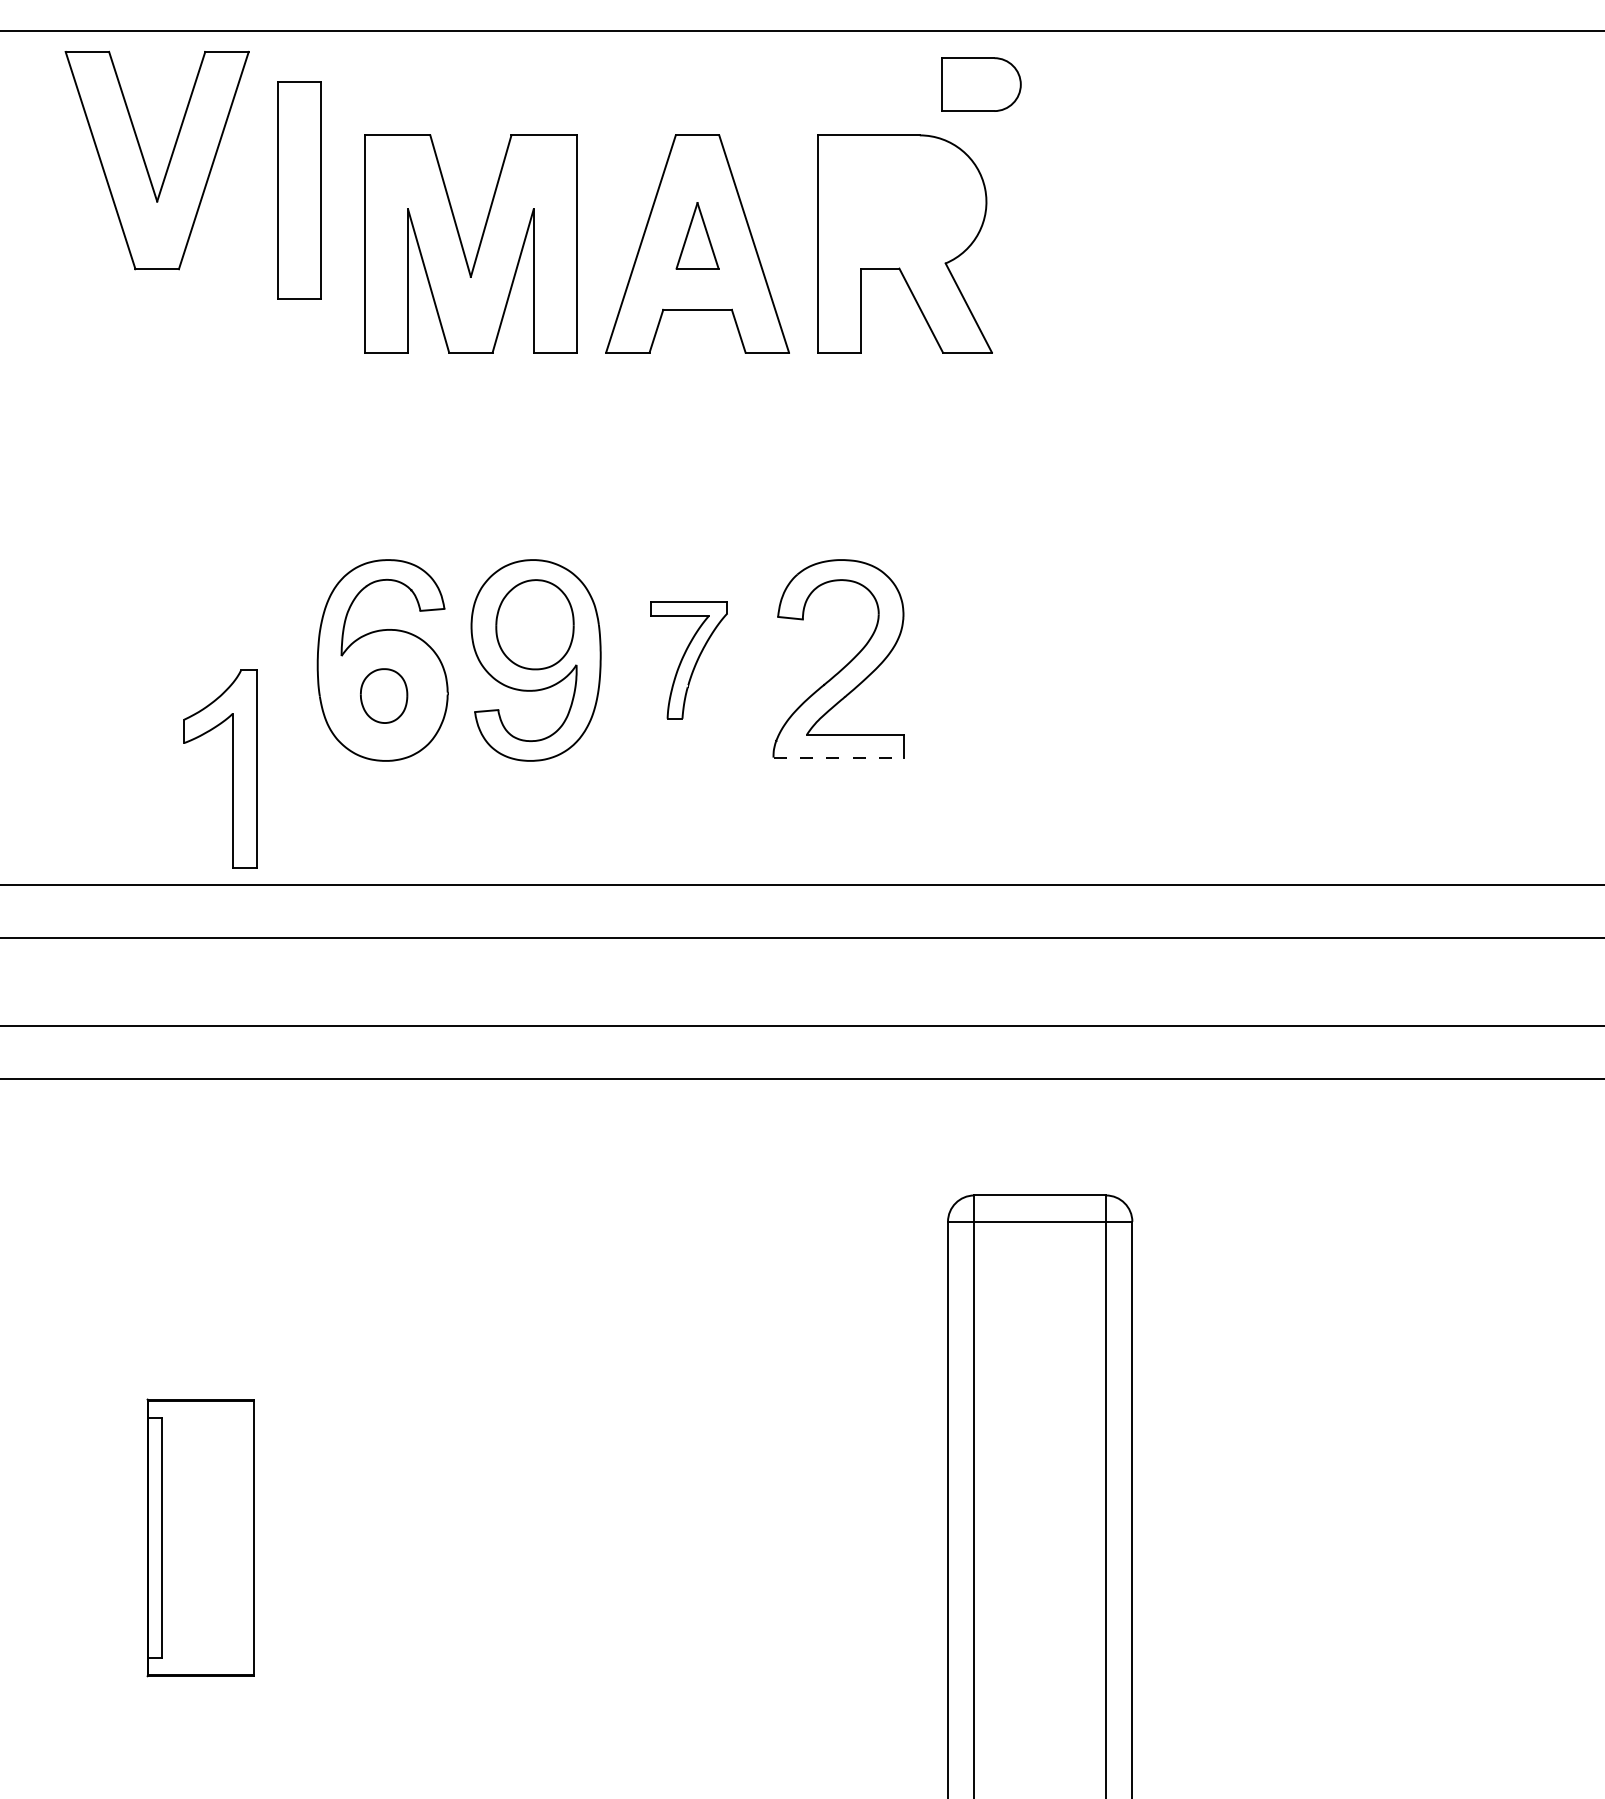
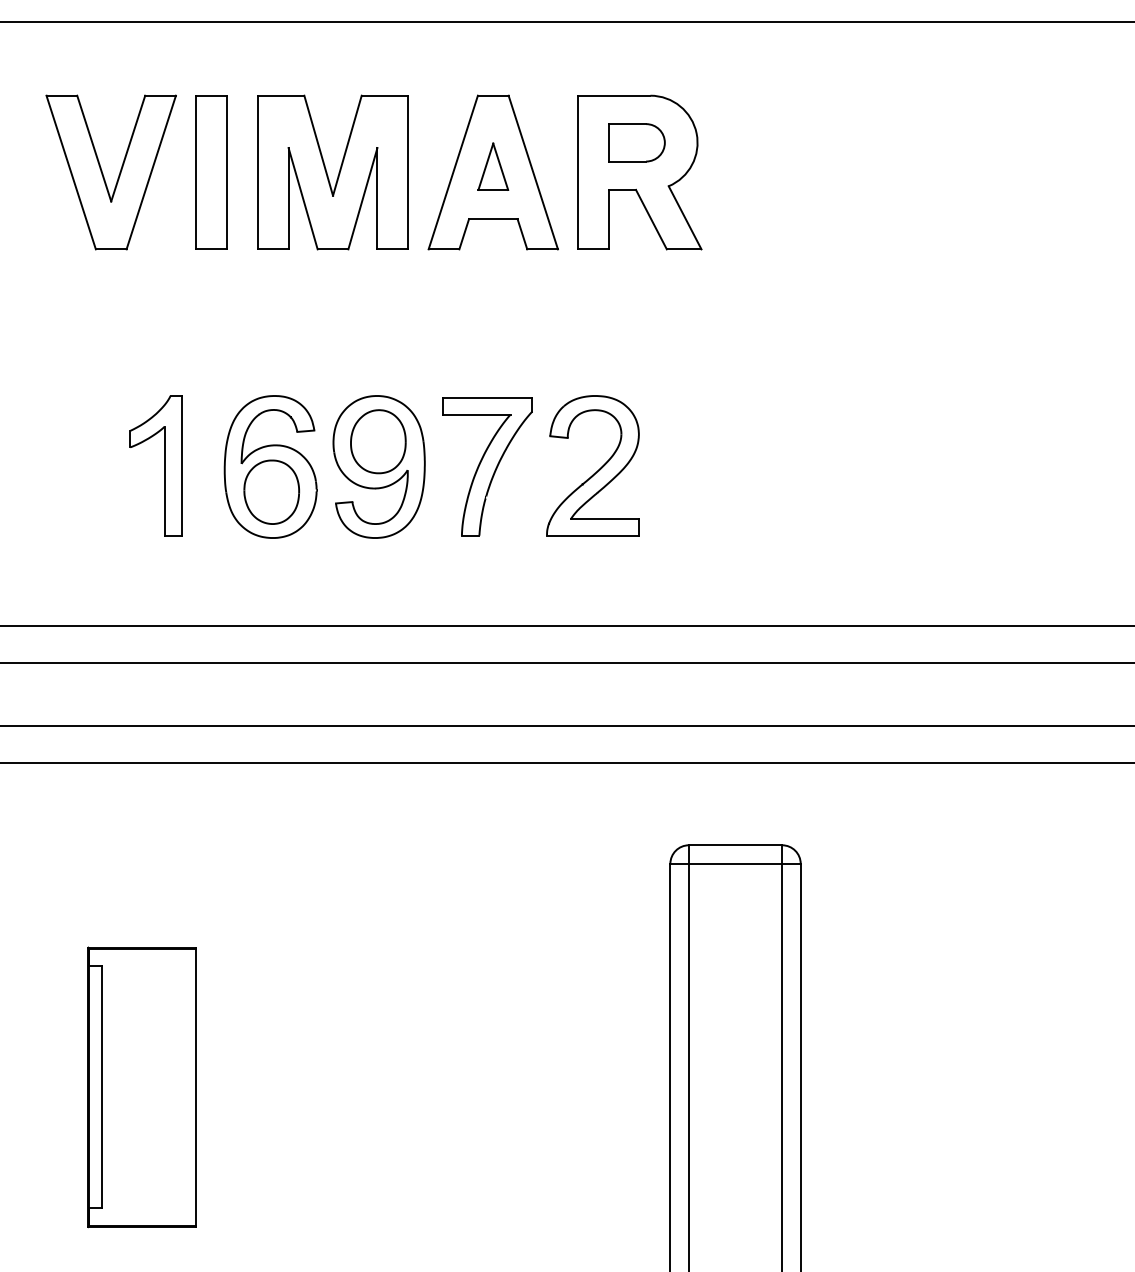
part: (980, 84) -> (636, 142), moved
part: (146, 161) -> (103, 173), moved
part: (299, 190) -> (211, 172), moved
part: (689, 659) -> (487, 466), size x1.67
part: (383, 695) -> (271, 491), size x1.67
line: (839, 757) -> (593, 535), dashed -> solid
part: (232, 768) -> (164, 465), moved
part: (200, 1538) -> (141, 1087), size x1.43

